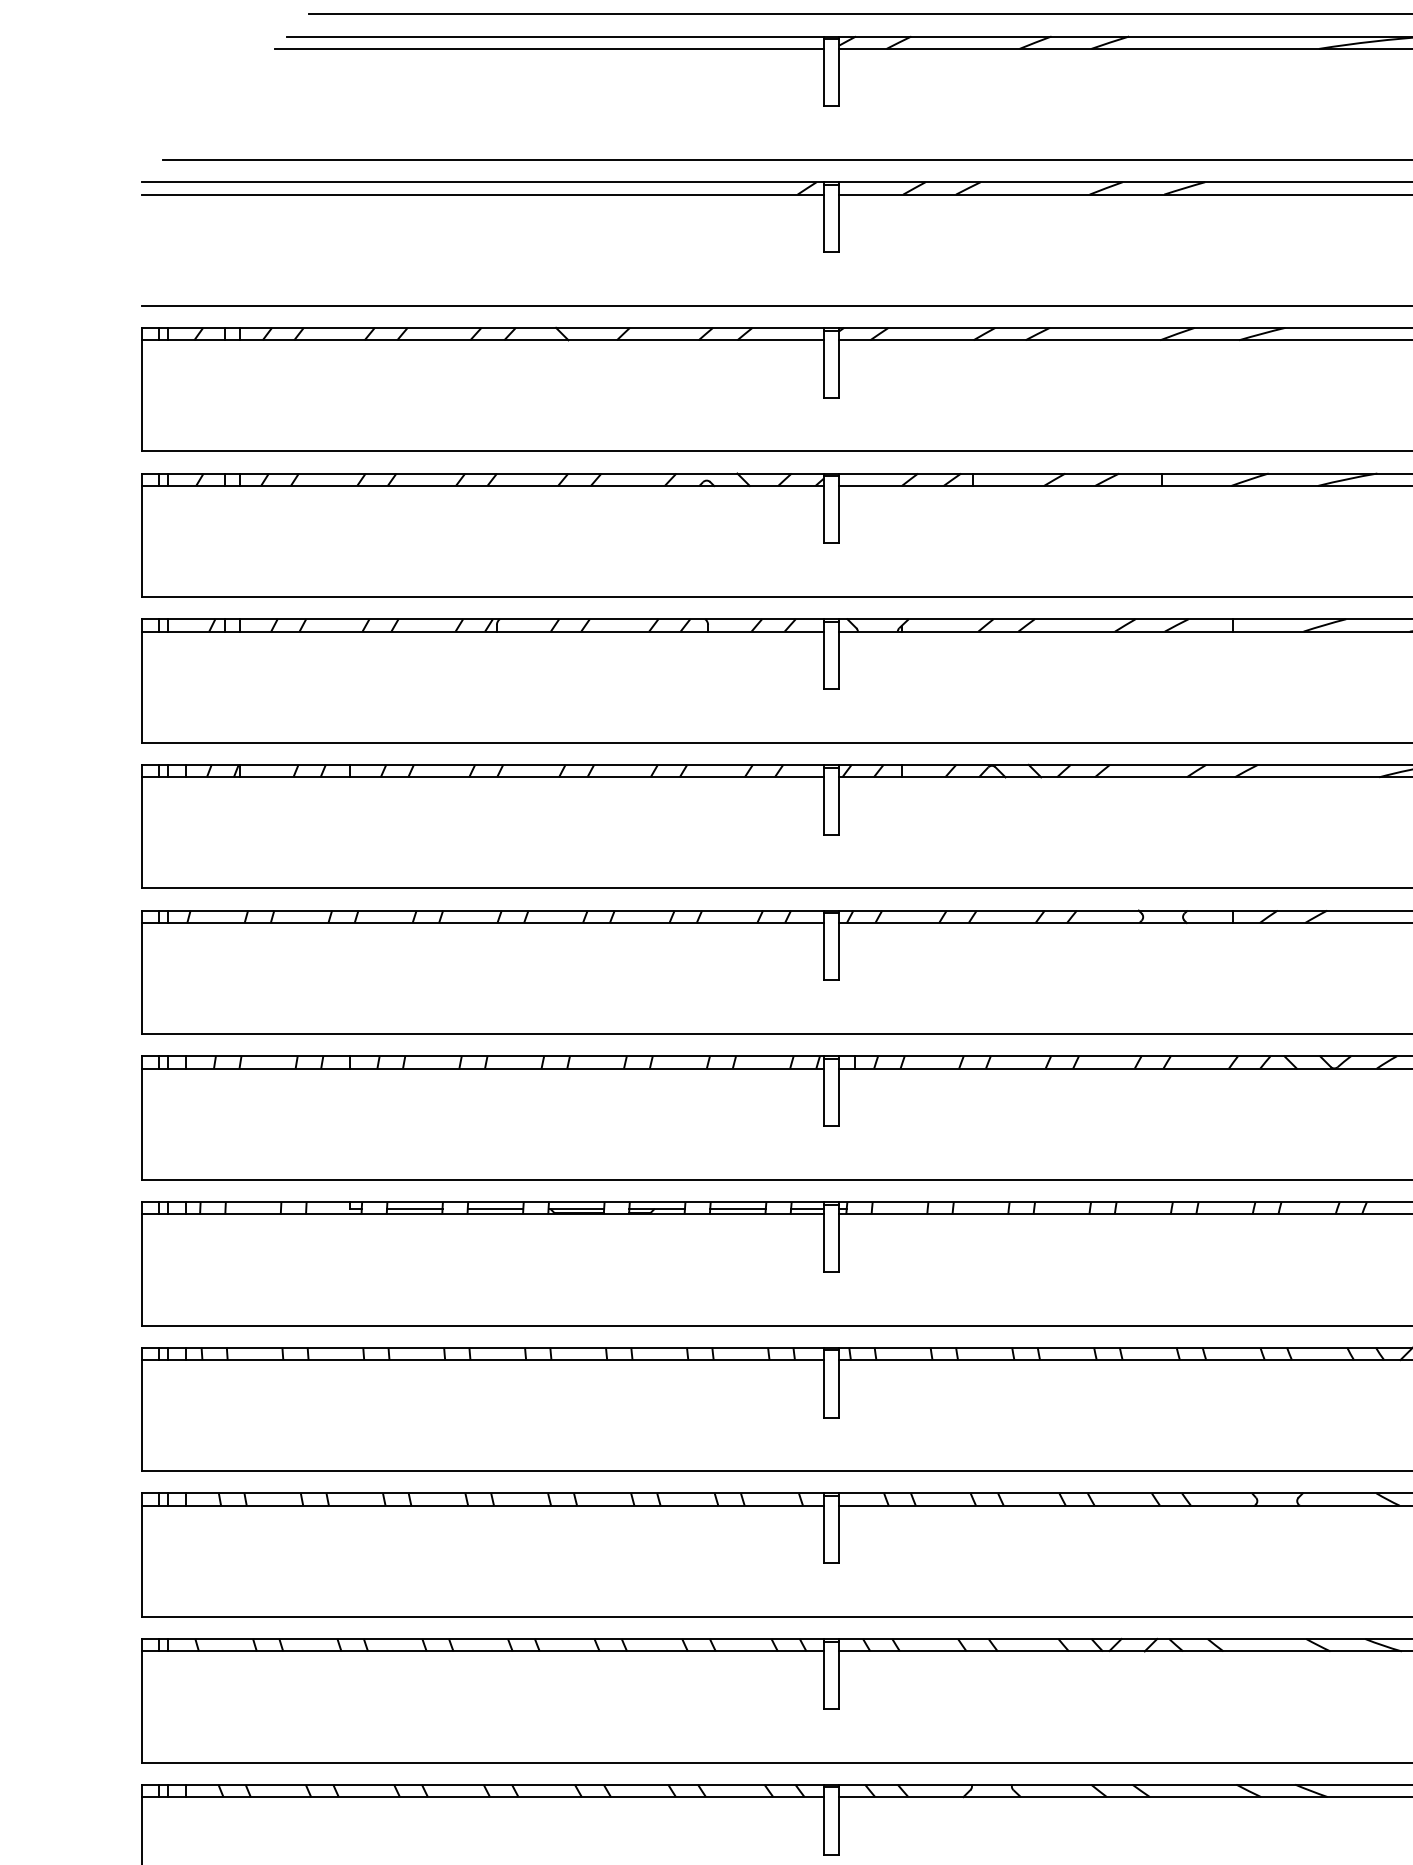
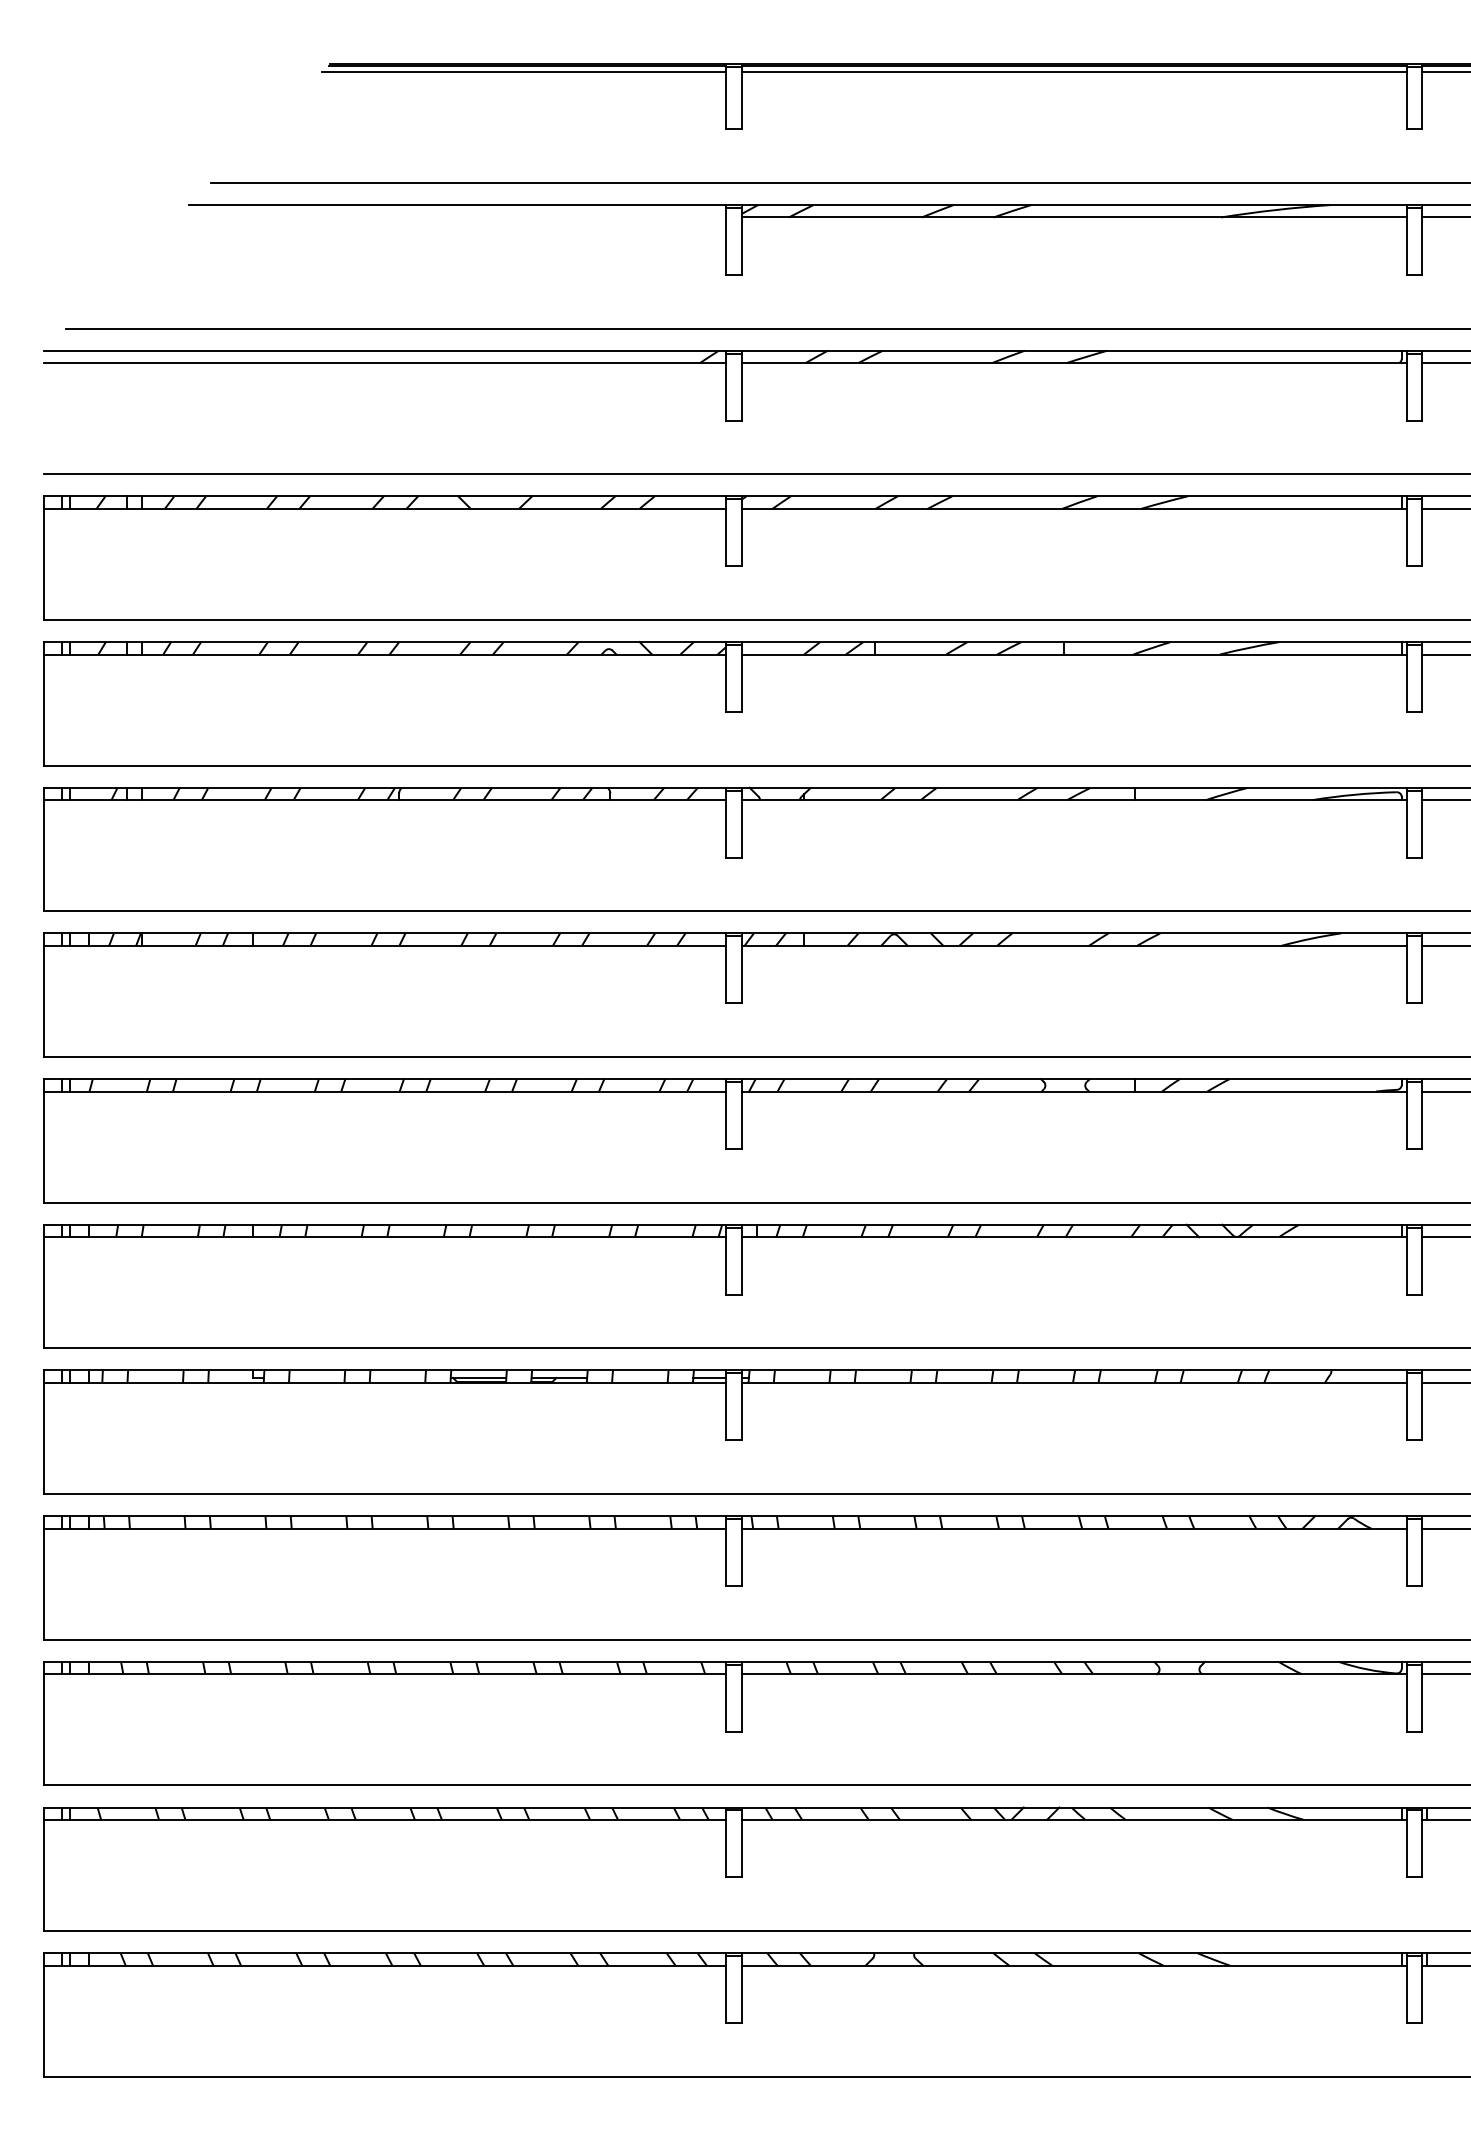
line: (548, 48) -> (450, 217), removed
line: (414, 1208) -> (316, 1377), removed
line: (495, 1208) -> (397, 1377), removed
line: (738, 1208) -> (640, 1377), removed

